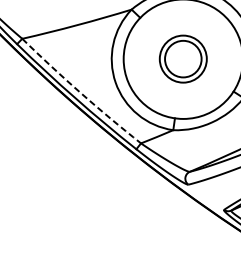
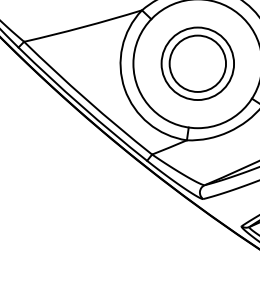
part: (183, 58) -> (197, 63), size x1.43
arc: (80, 92) -> (86, 99), dashed -> solid

